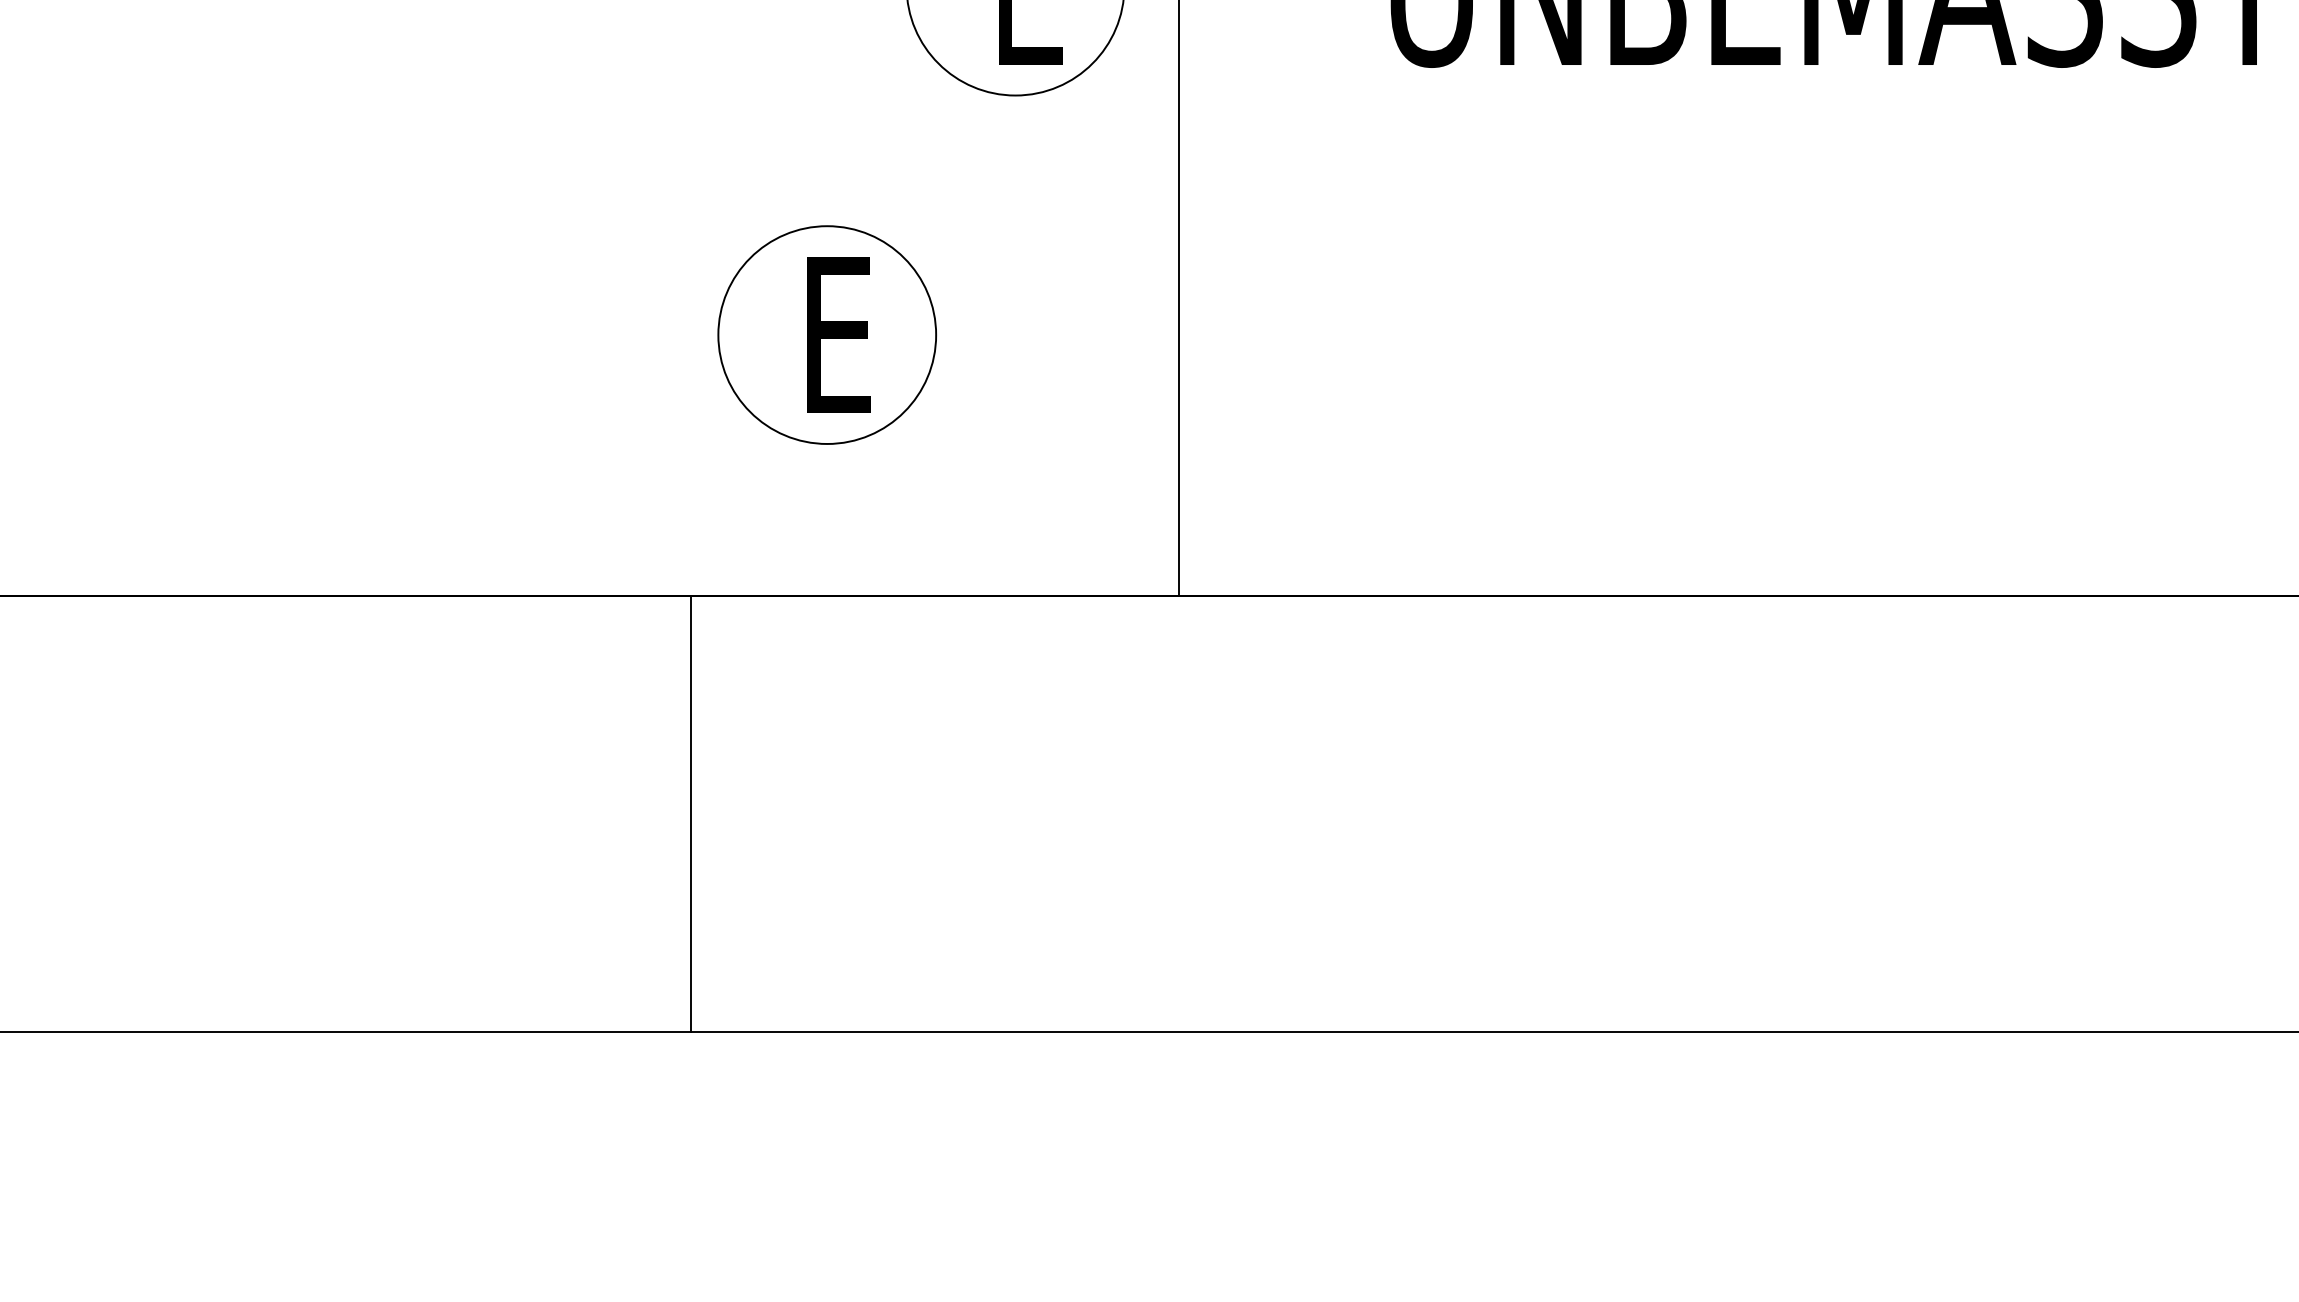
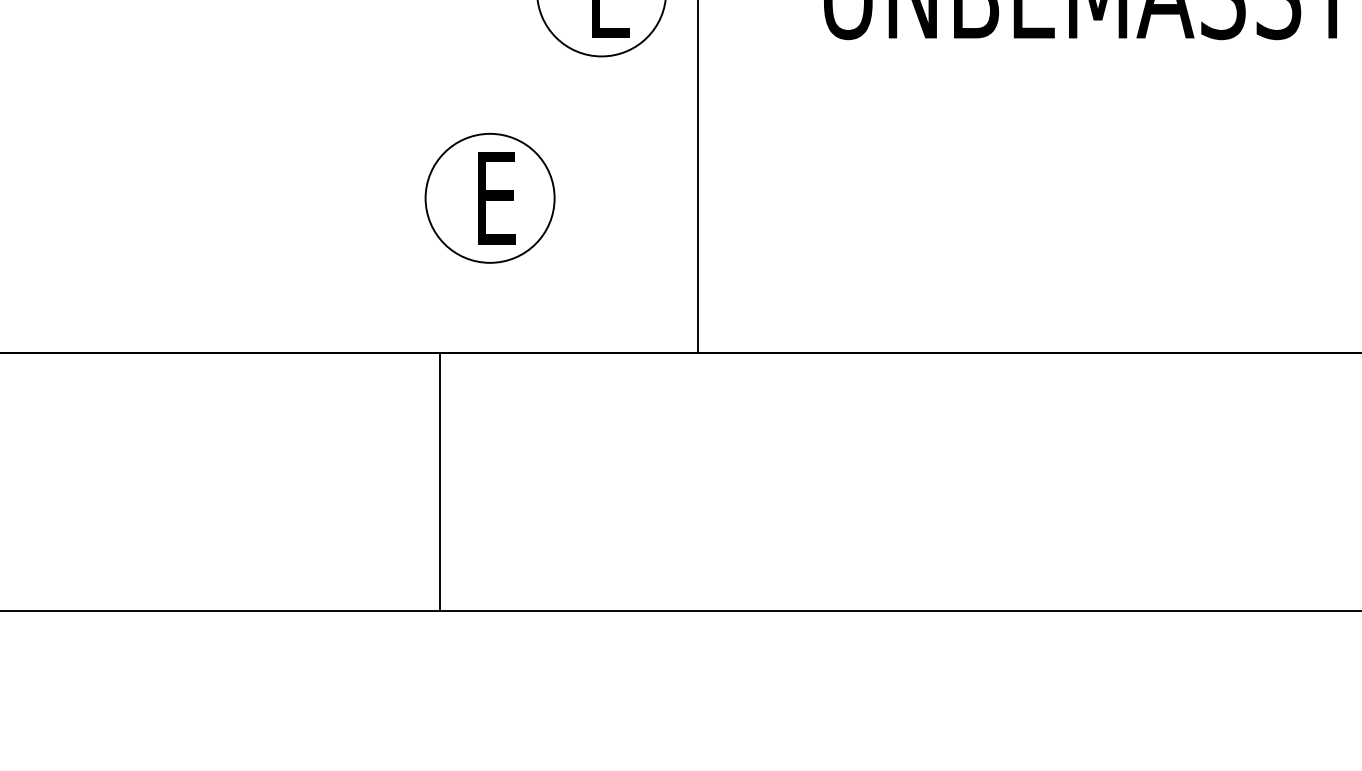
line: (691, 814) -> (440, 482), moved

